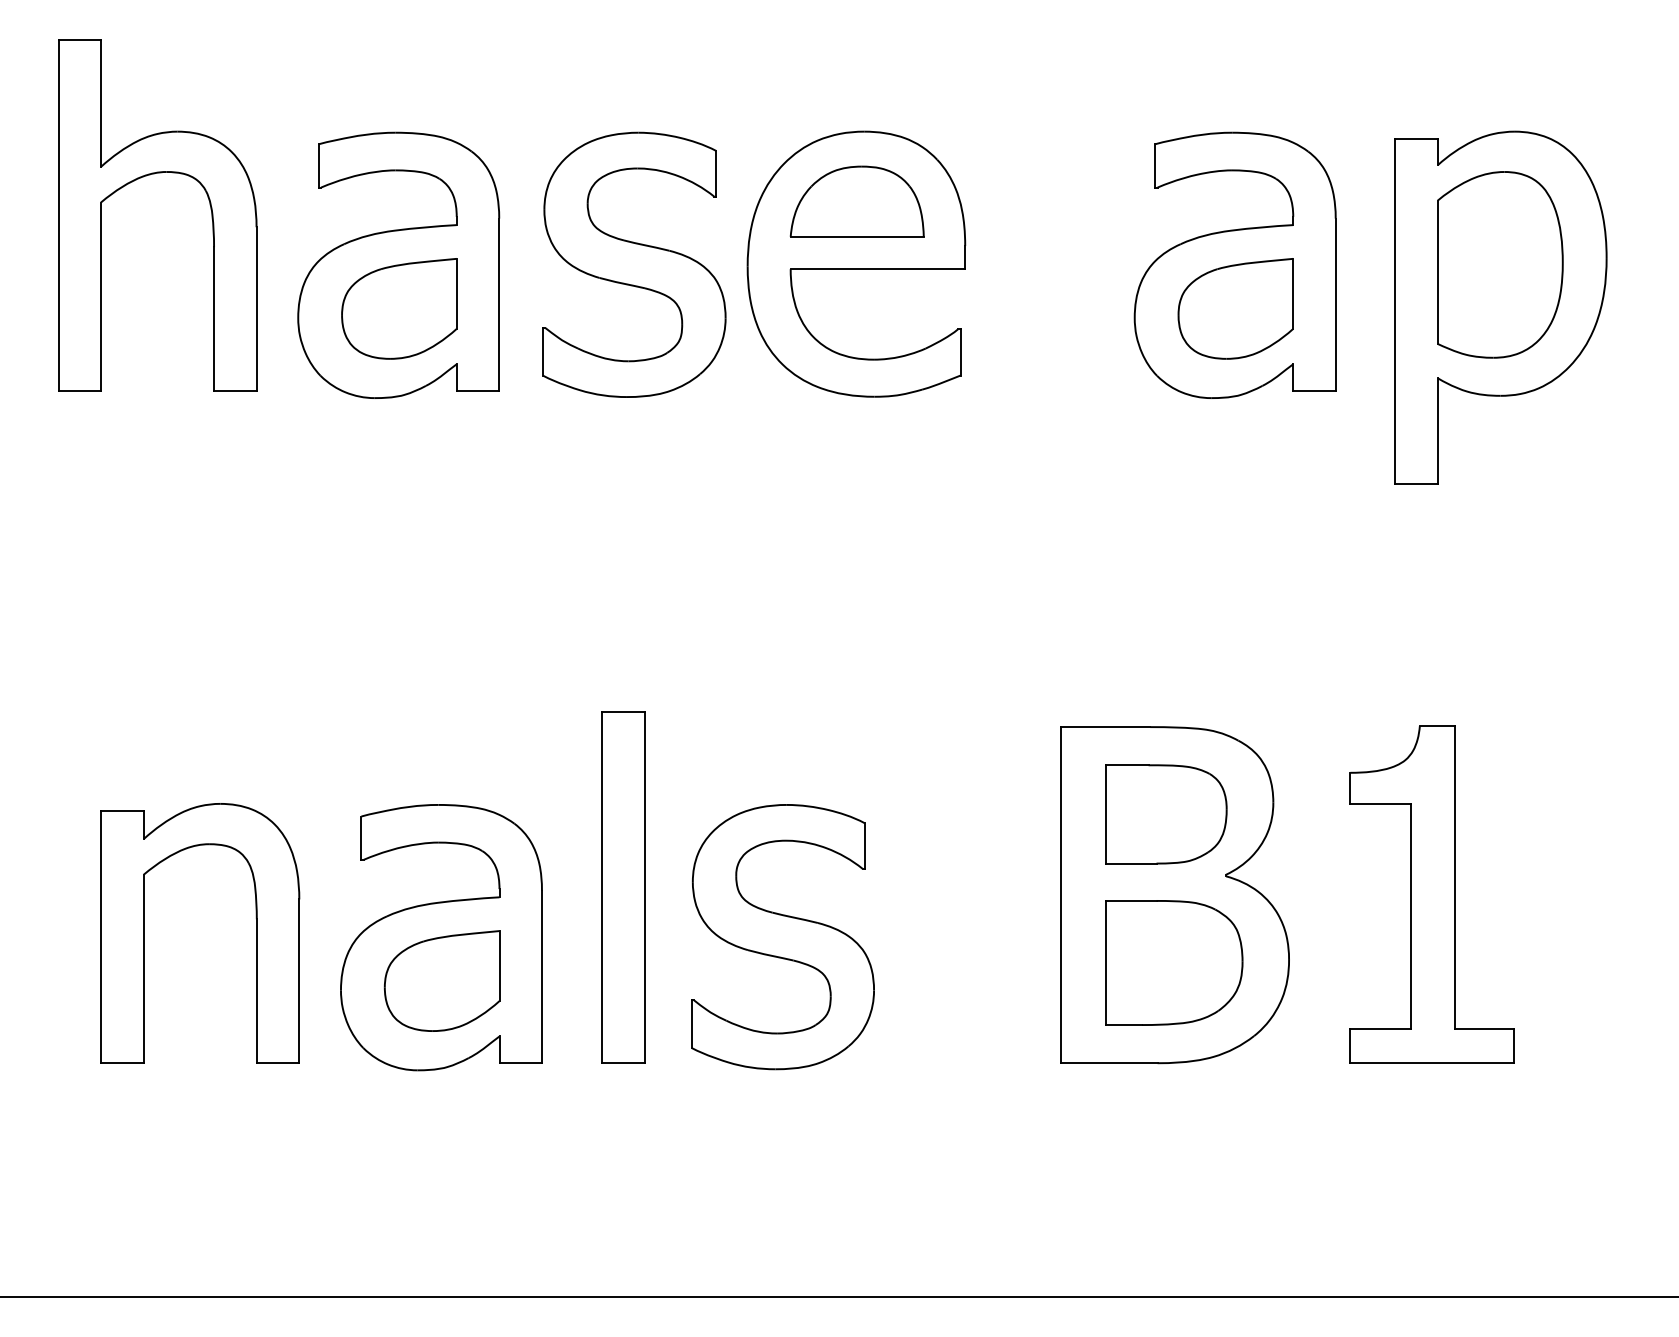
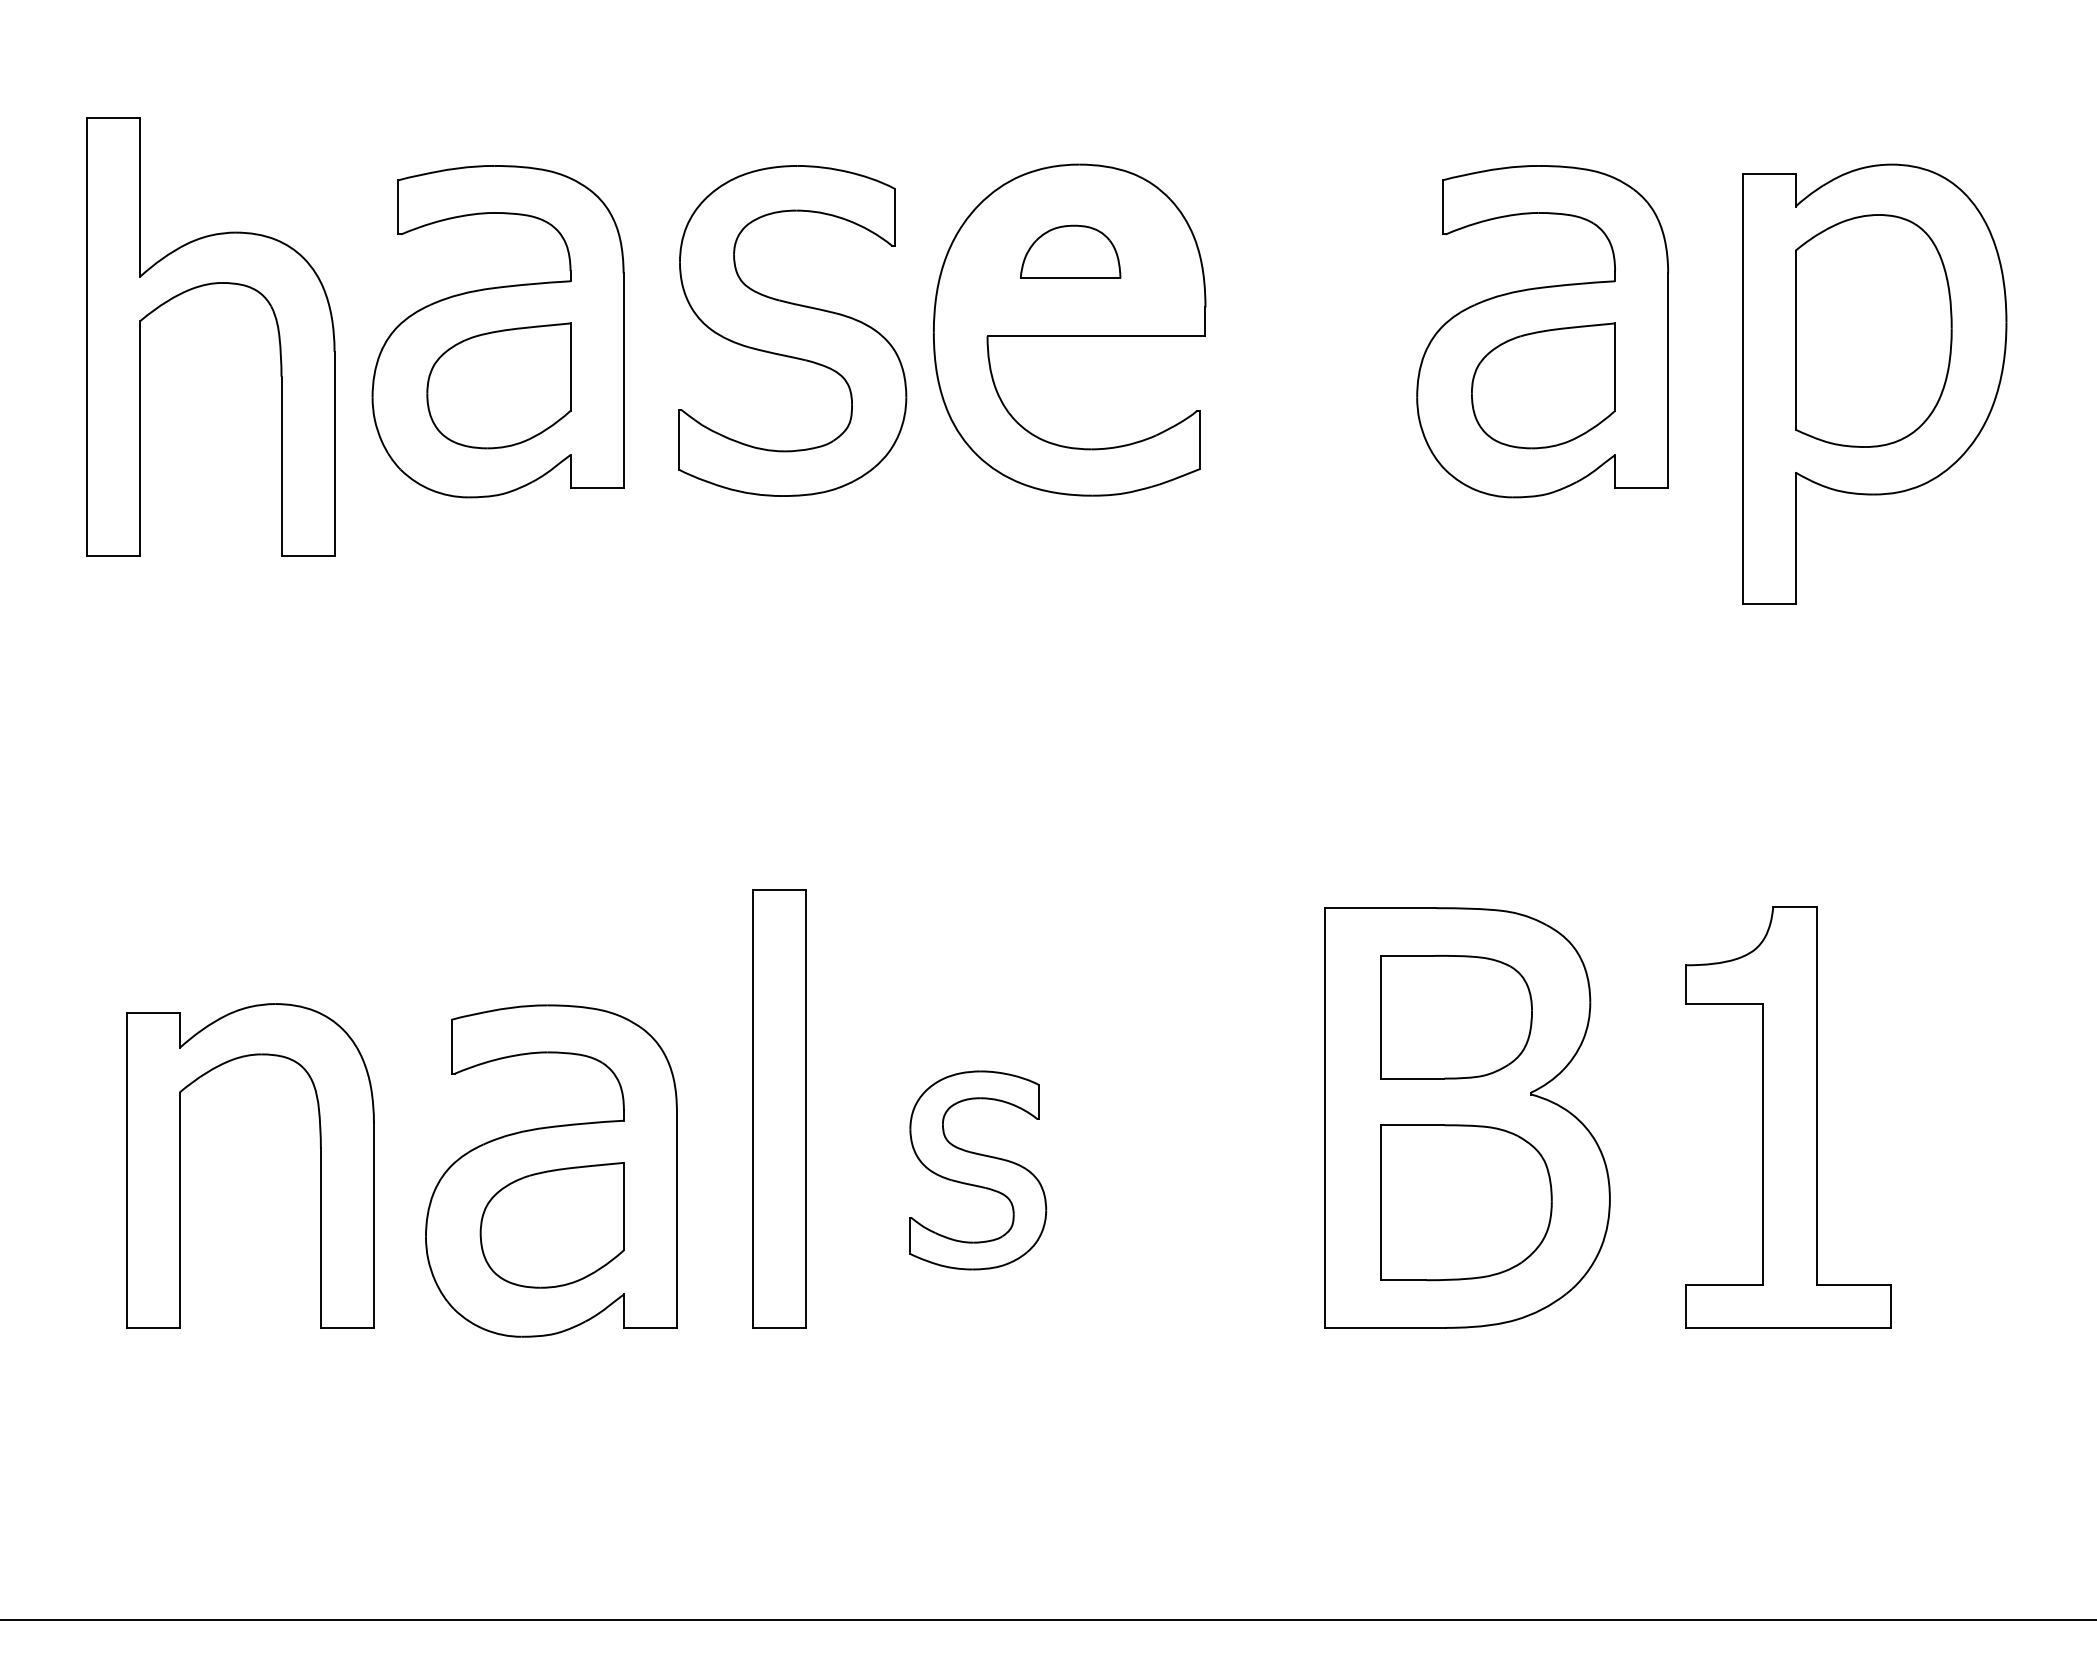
part: (142, 178) -> (191, 290), moved
part: (857, 201) -> (1070, 251), size x0.6
part: (782, 937) -> (977, 1170), size x0.6

